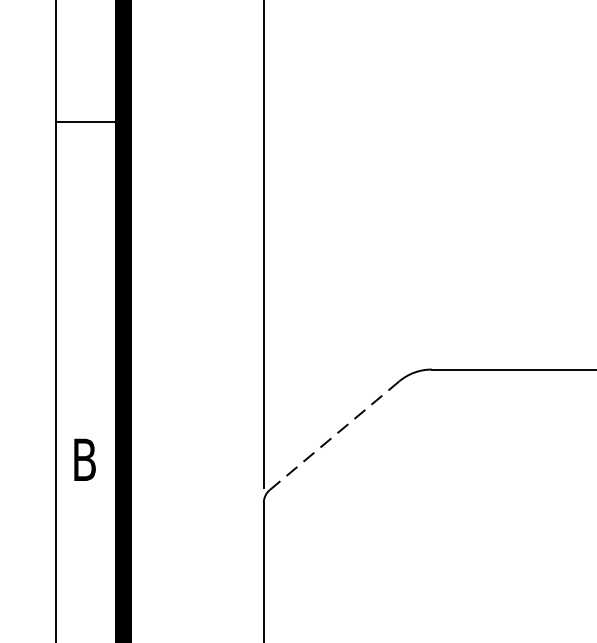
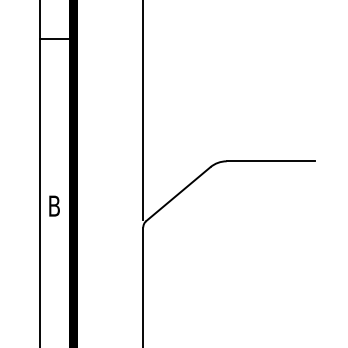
line: (334, 436) -> (178, 194), dashed -> solid

